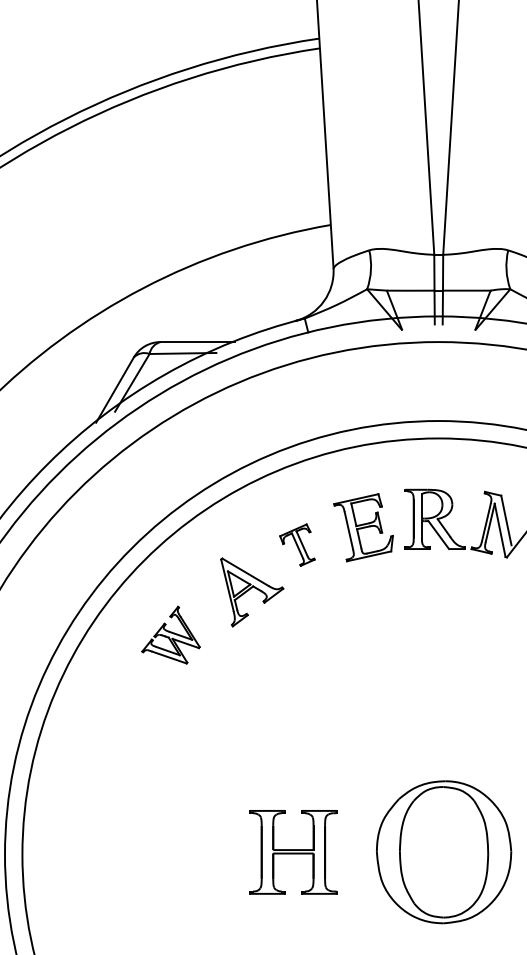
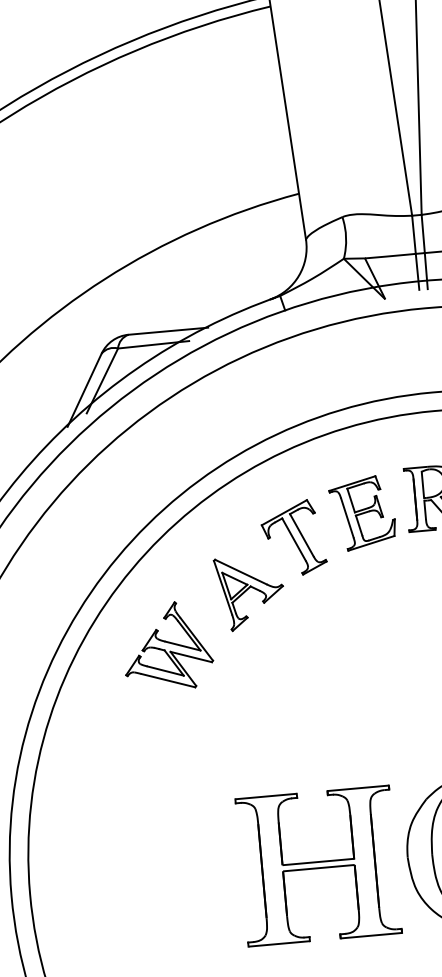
part: (297, 544) -> (293, 537), size x1.67
part: (170, 634) -> (167, 645), size x1.43
part: (293, 852) -> (318, 866), size x1.67

